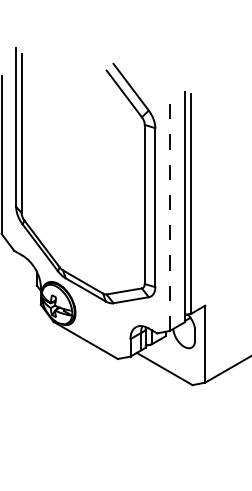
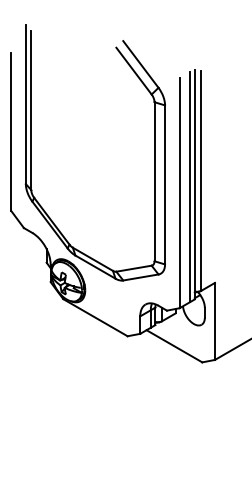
line: (180, 209) -> (190, 186), added
line: (169, 216) -> (179, 193), dashed -> solid

